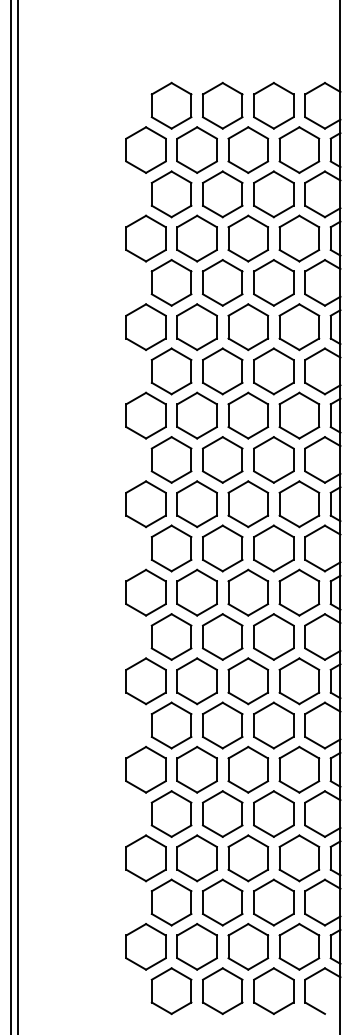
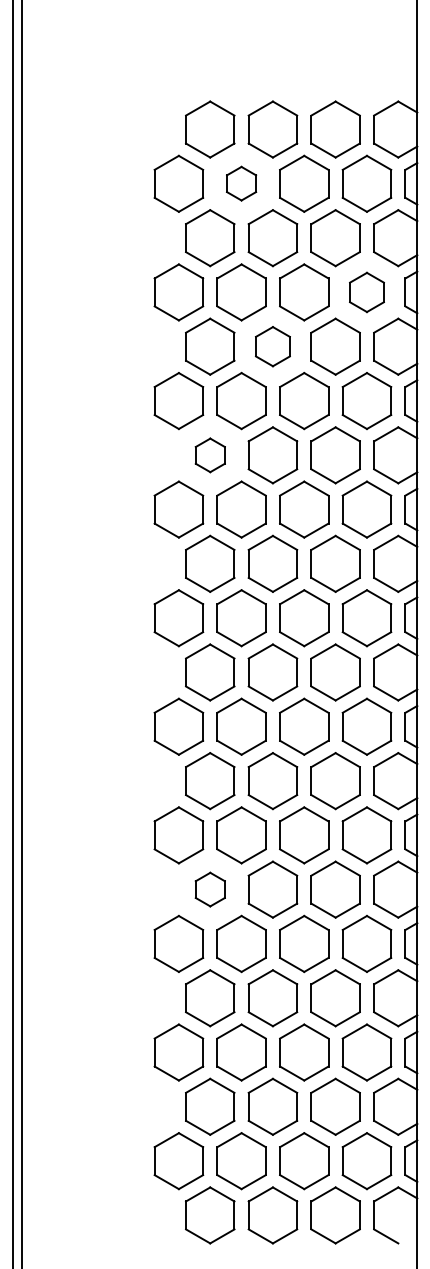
part: (197, 149) -> (241, 183), size x0.6
part: (299, 238) -> (366, 292), size x0.7
part: (222, 282) -> (272, 346), size x0.7
part: (171, 371) -> (210, 455), size x0.6
part: (171, 725) -> (210, 889), size x0.6

